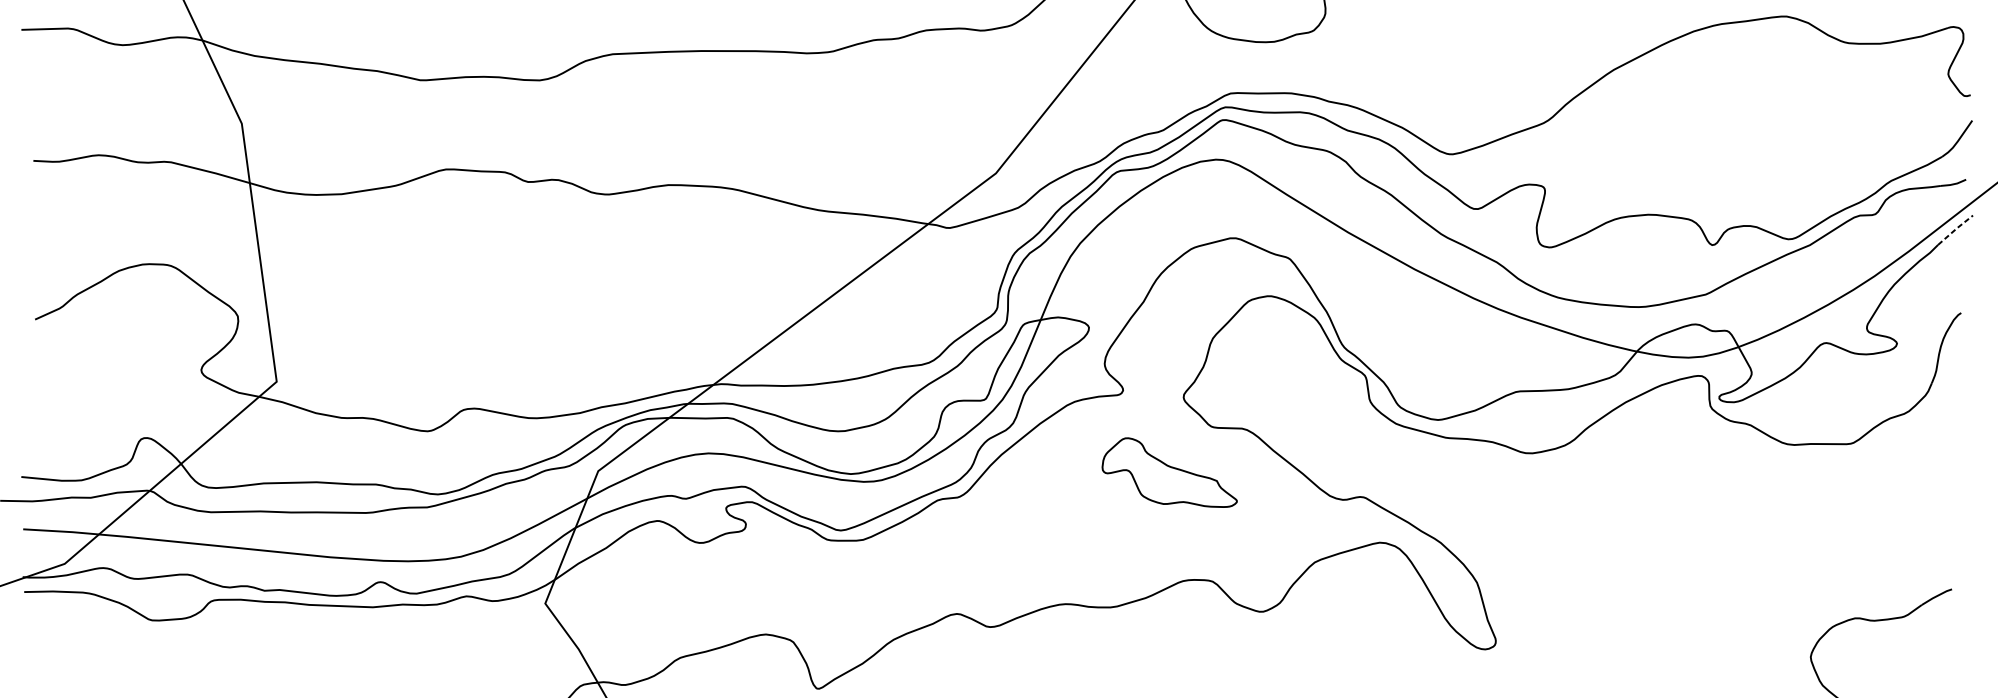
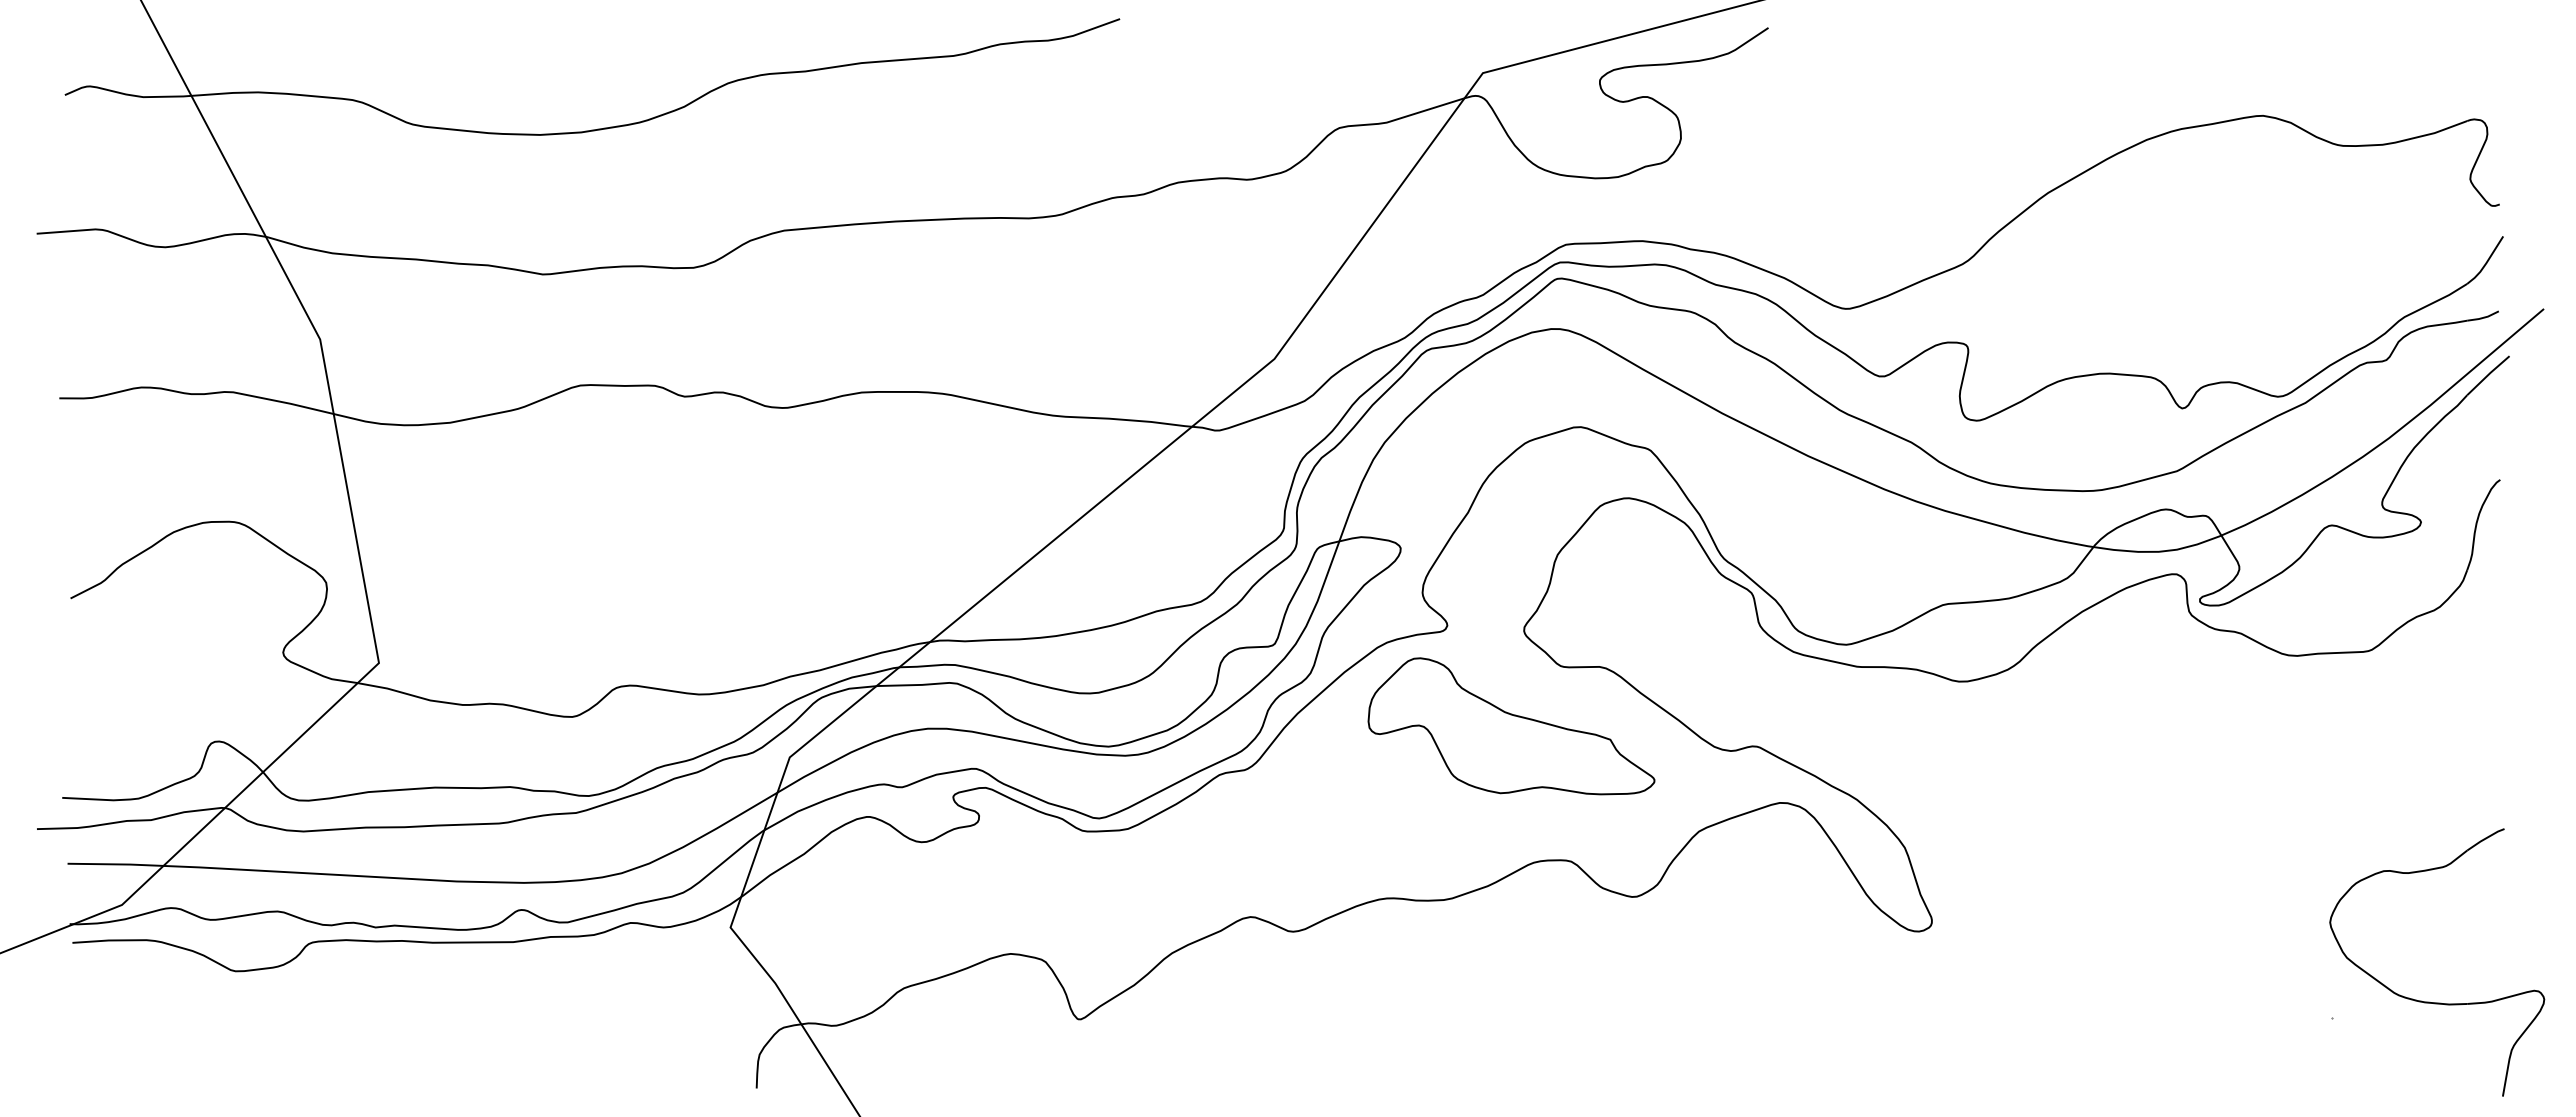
line: (1955, 229) -> (2488, 374), dashed -> solid
part: (1170, 472) -> (1511, 726), size x1.67

